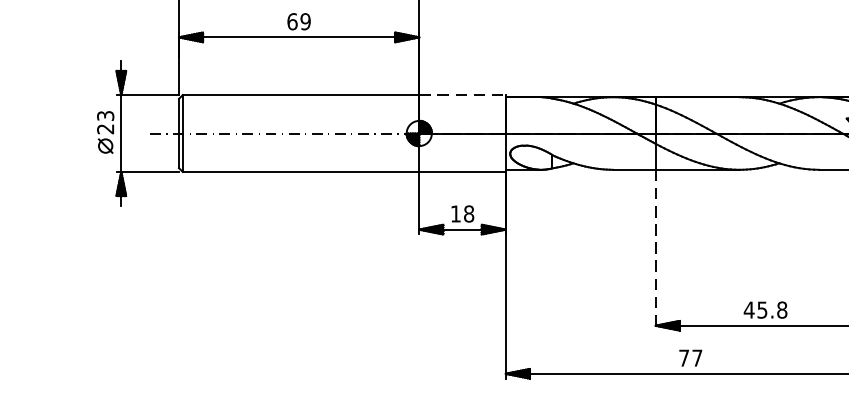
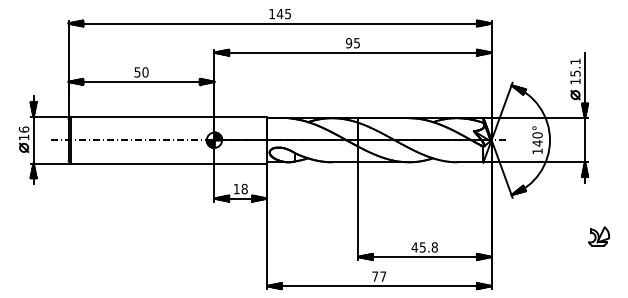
text: (299, 21) -> (141, 72), 69 -> 50
line: (463, 94) -> (241, 116), dashed -> solid
text: (104, 122) -> (23, 133), 23 -> 16
line: (656, 250) -> (358, 211), dashed -> solid

